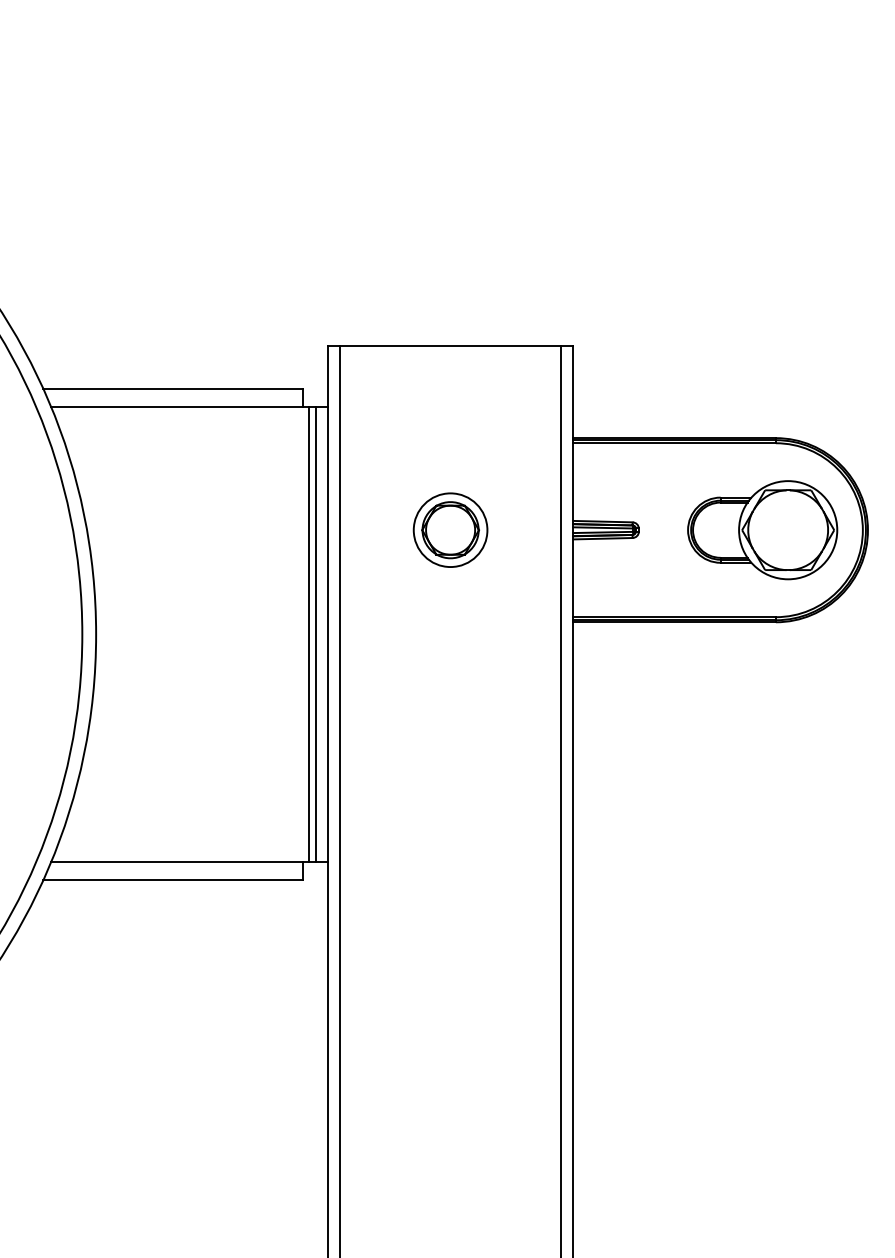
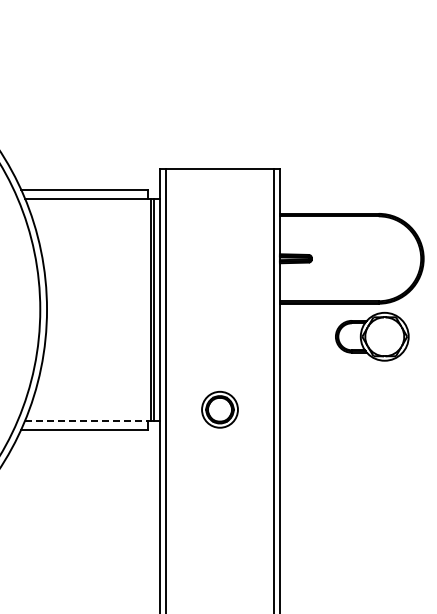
part: (449, 529) -> (219, 409), moved
part: (763, 529) -> (372, 336), moved
line: (179, 861) -> (87, 420), solid -> dashed

